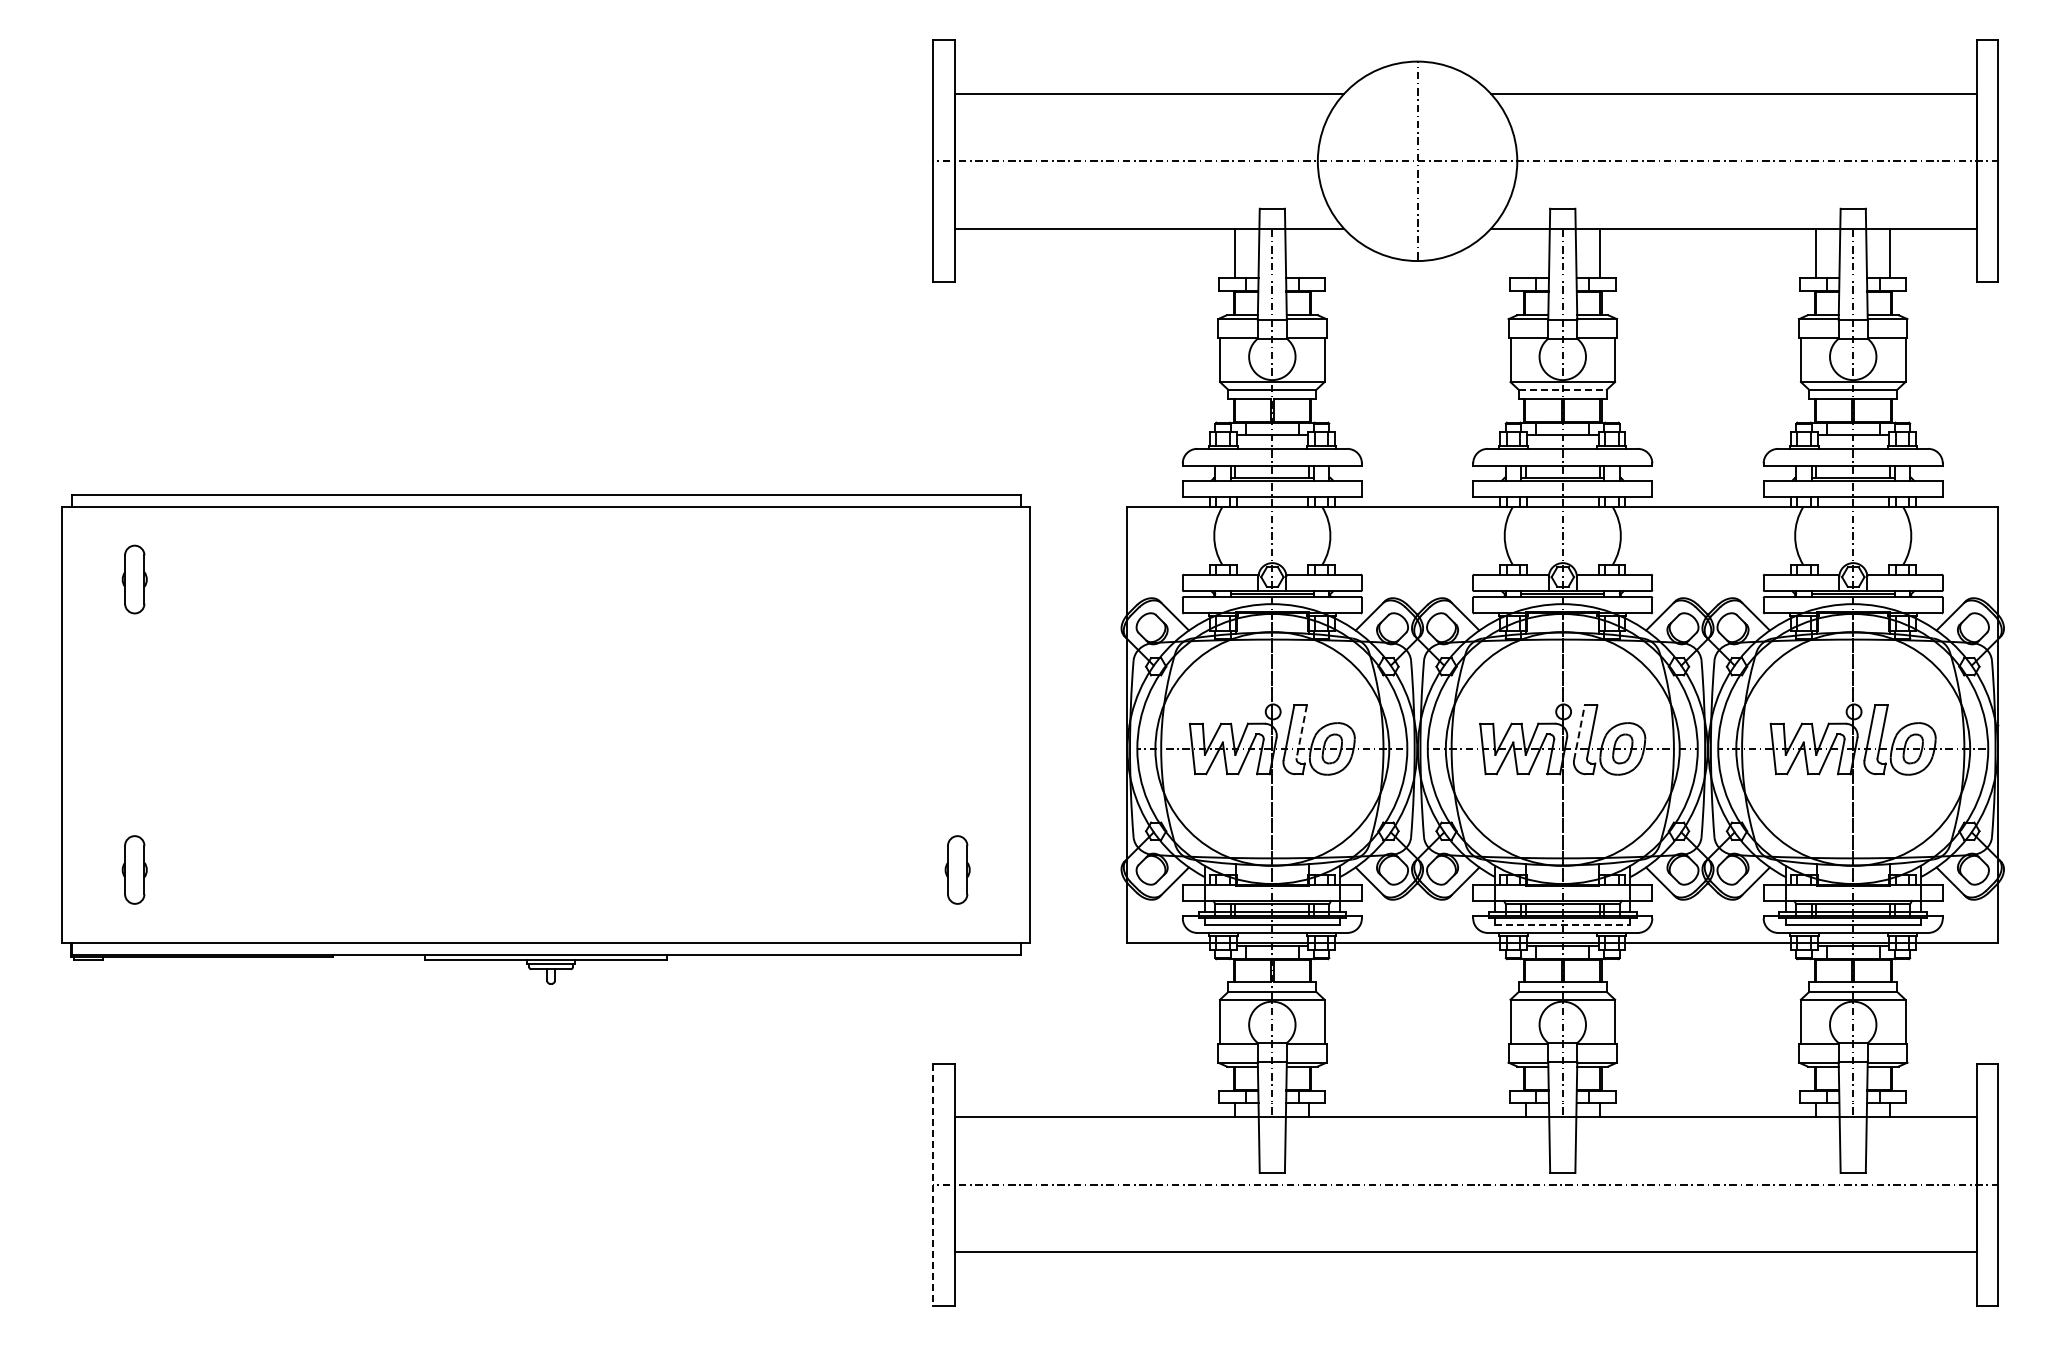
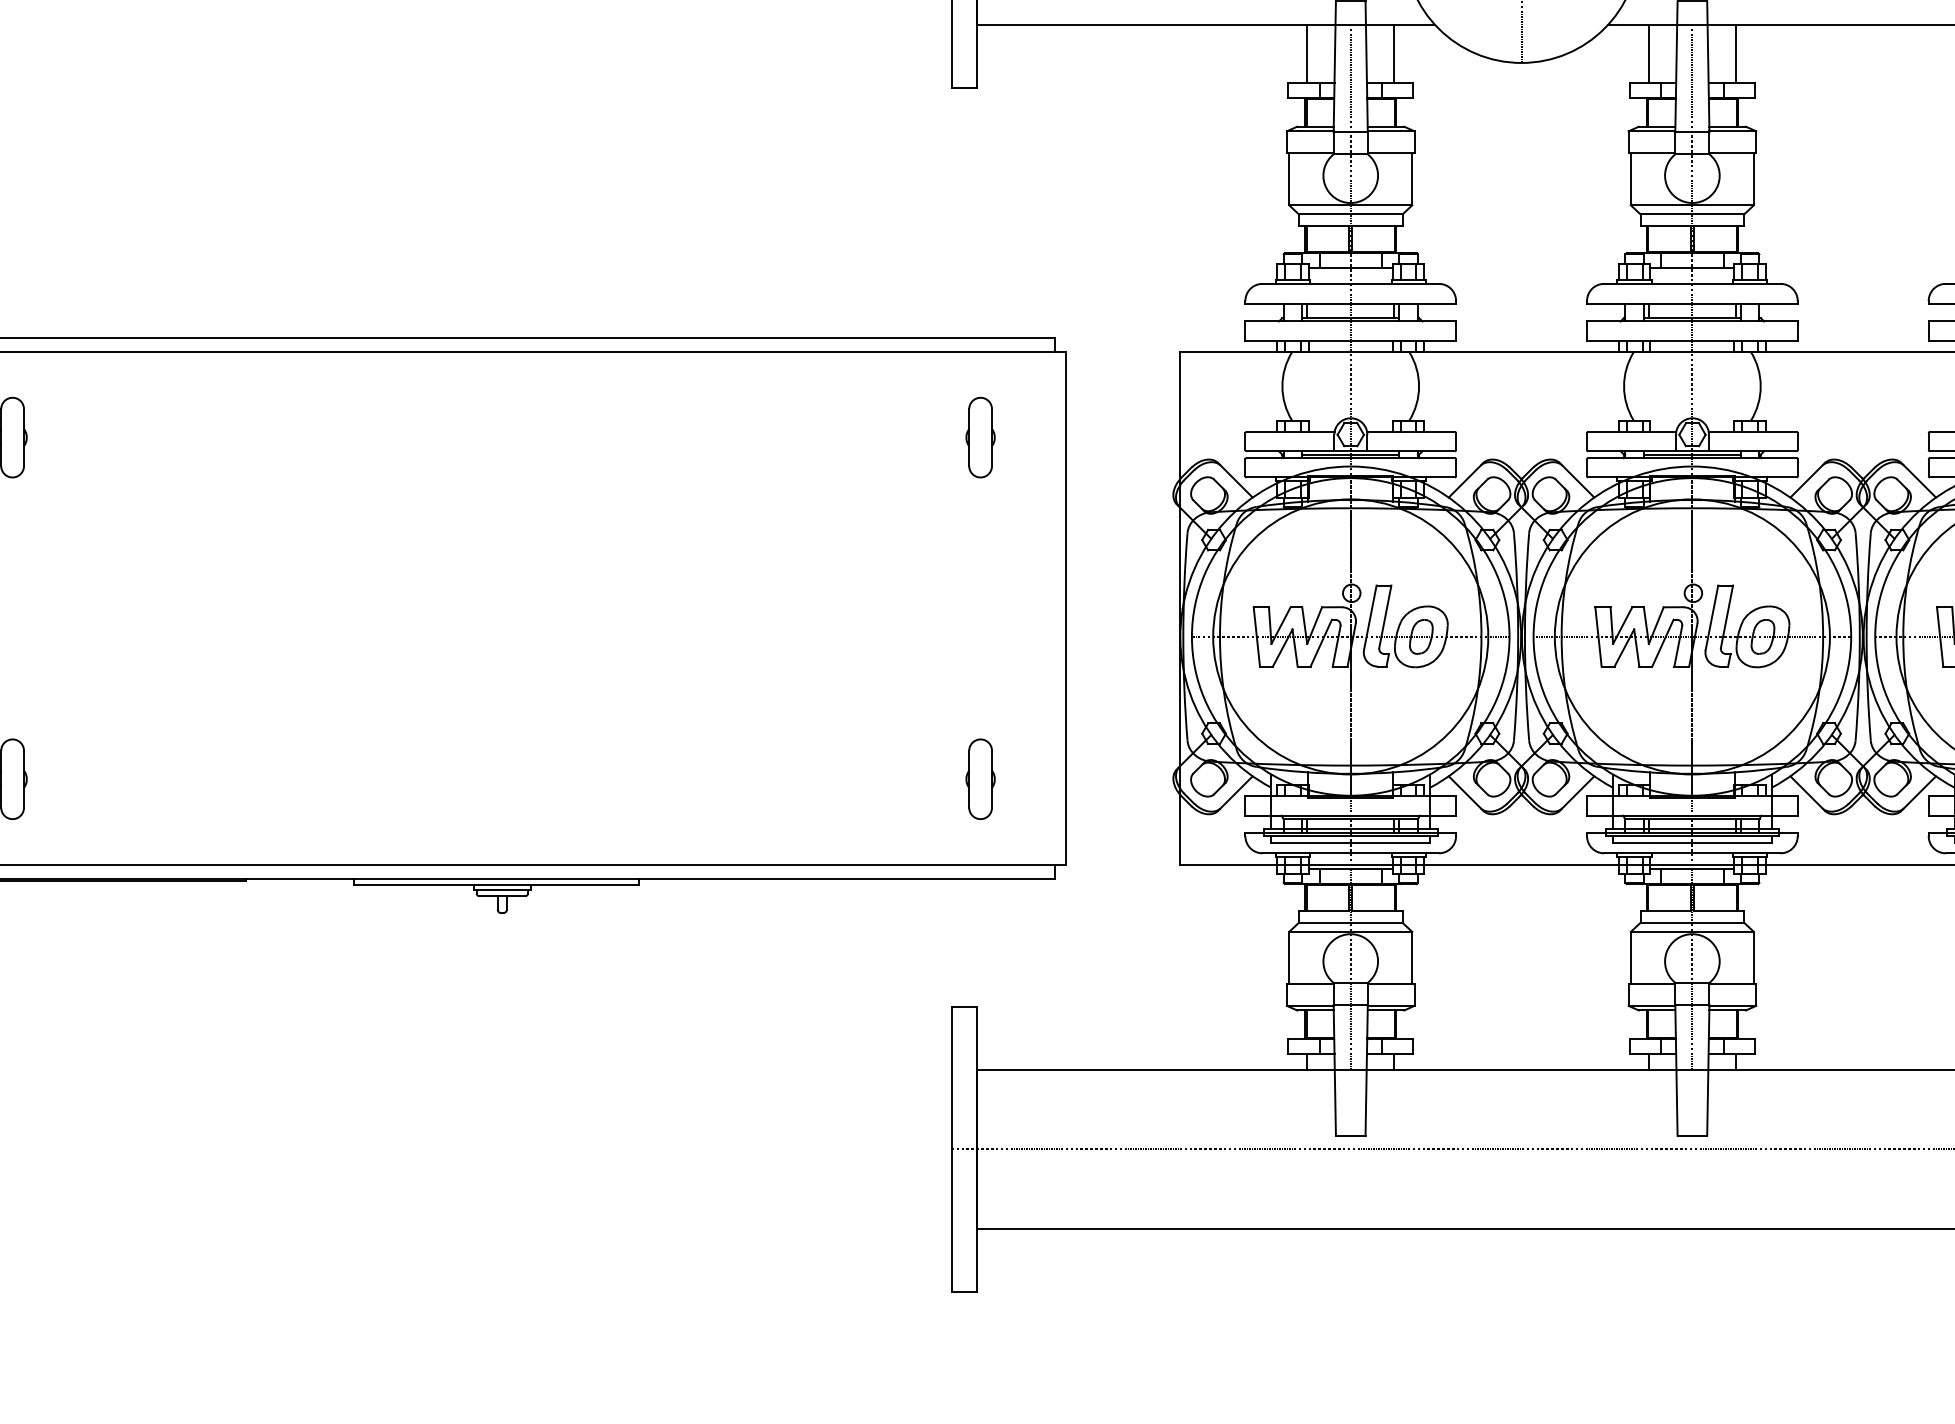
line: (1309, 253) -> (1394, 54), added
line: (1525, 253) -> (1648, 54), added
line: (1563, 389) -> (1693, 214), dashed -> solid
part: (957, 579) -> (980, 437), added
line: (1301, 731) -> (1385, 616), dashed -> solid
line: (1579, 732) -> (1712, 617), dashed -> solid
line: (1563, 924) -> (1693, 843), dashed -> solid
line: (933, 1185) -> (952, 1150), dashed -> solid

